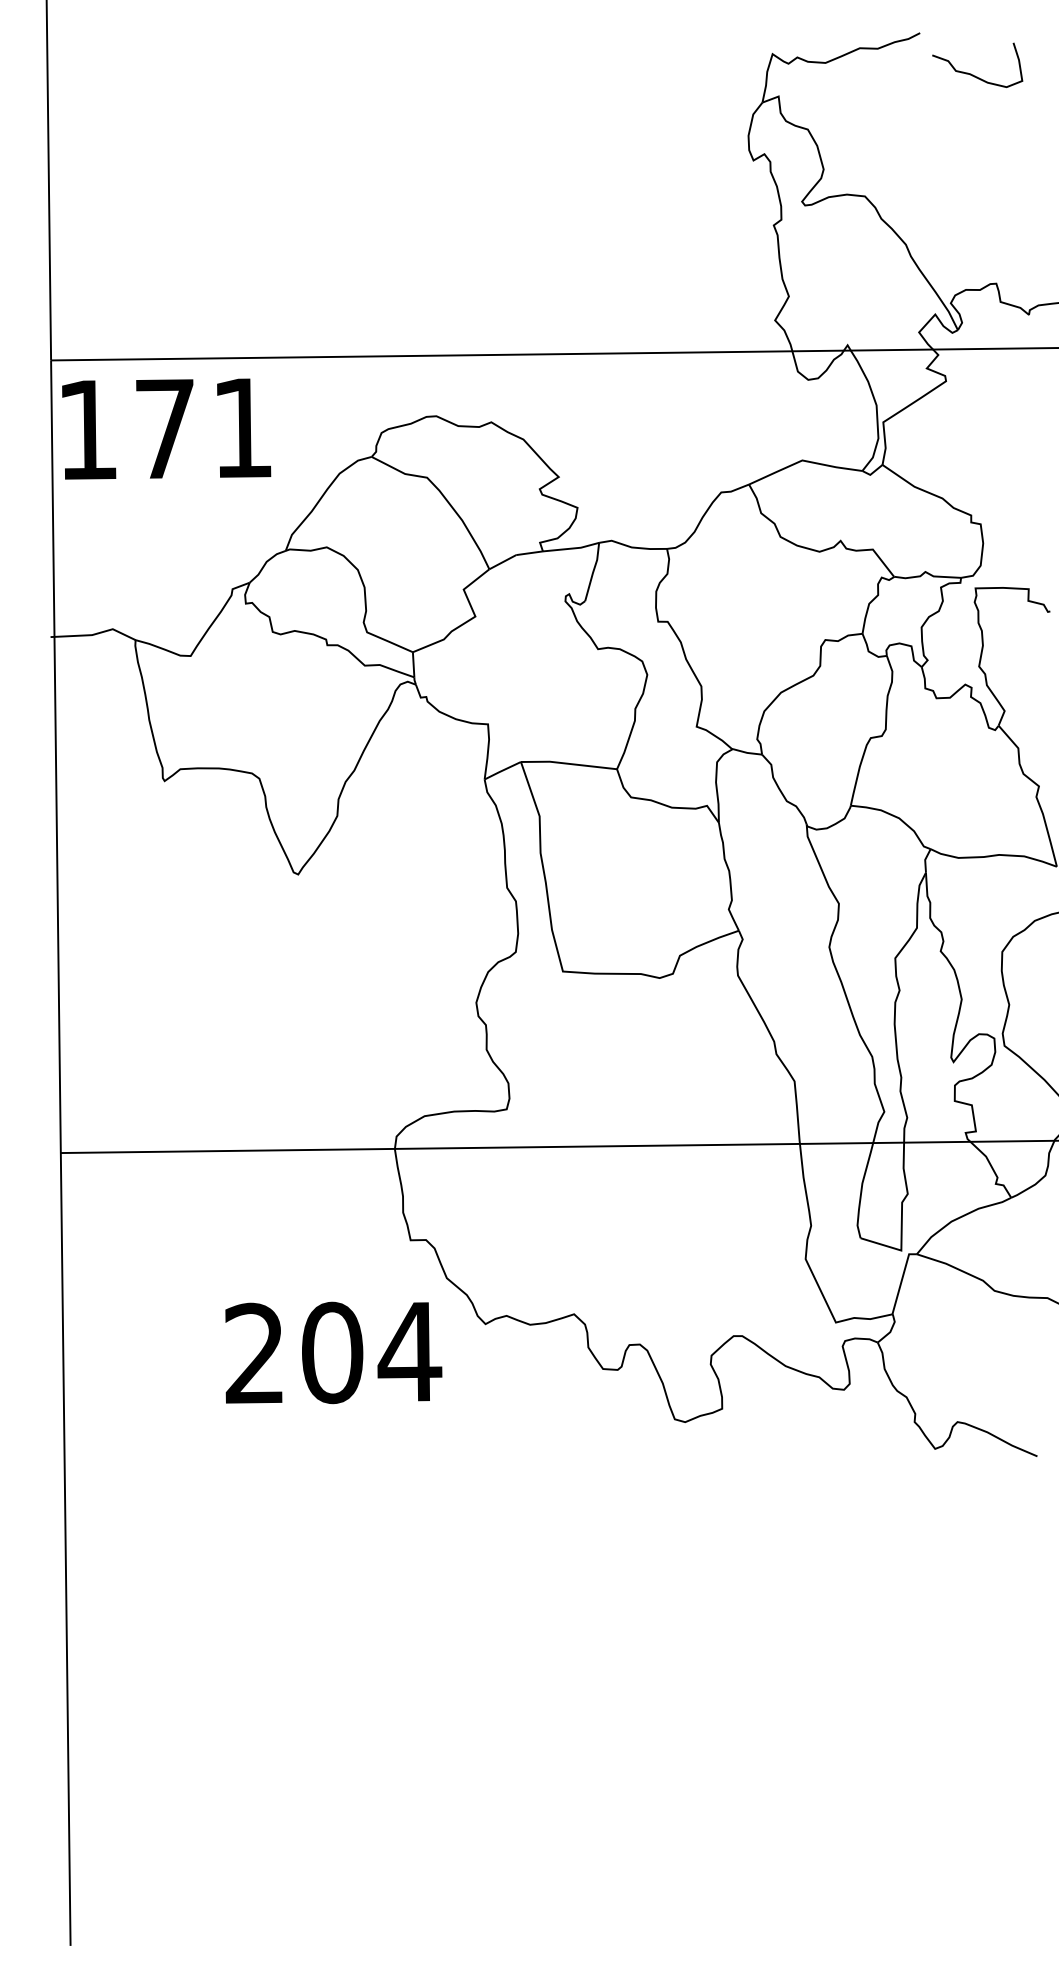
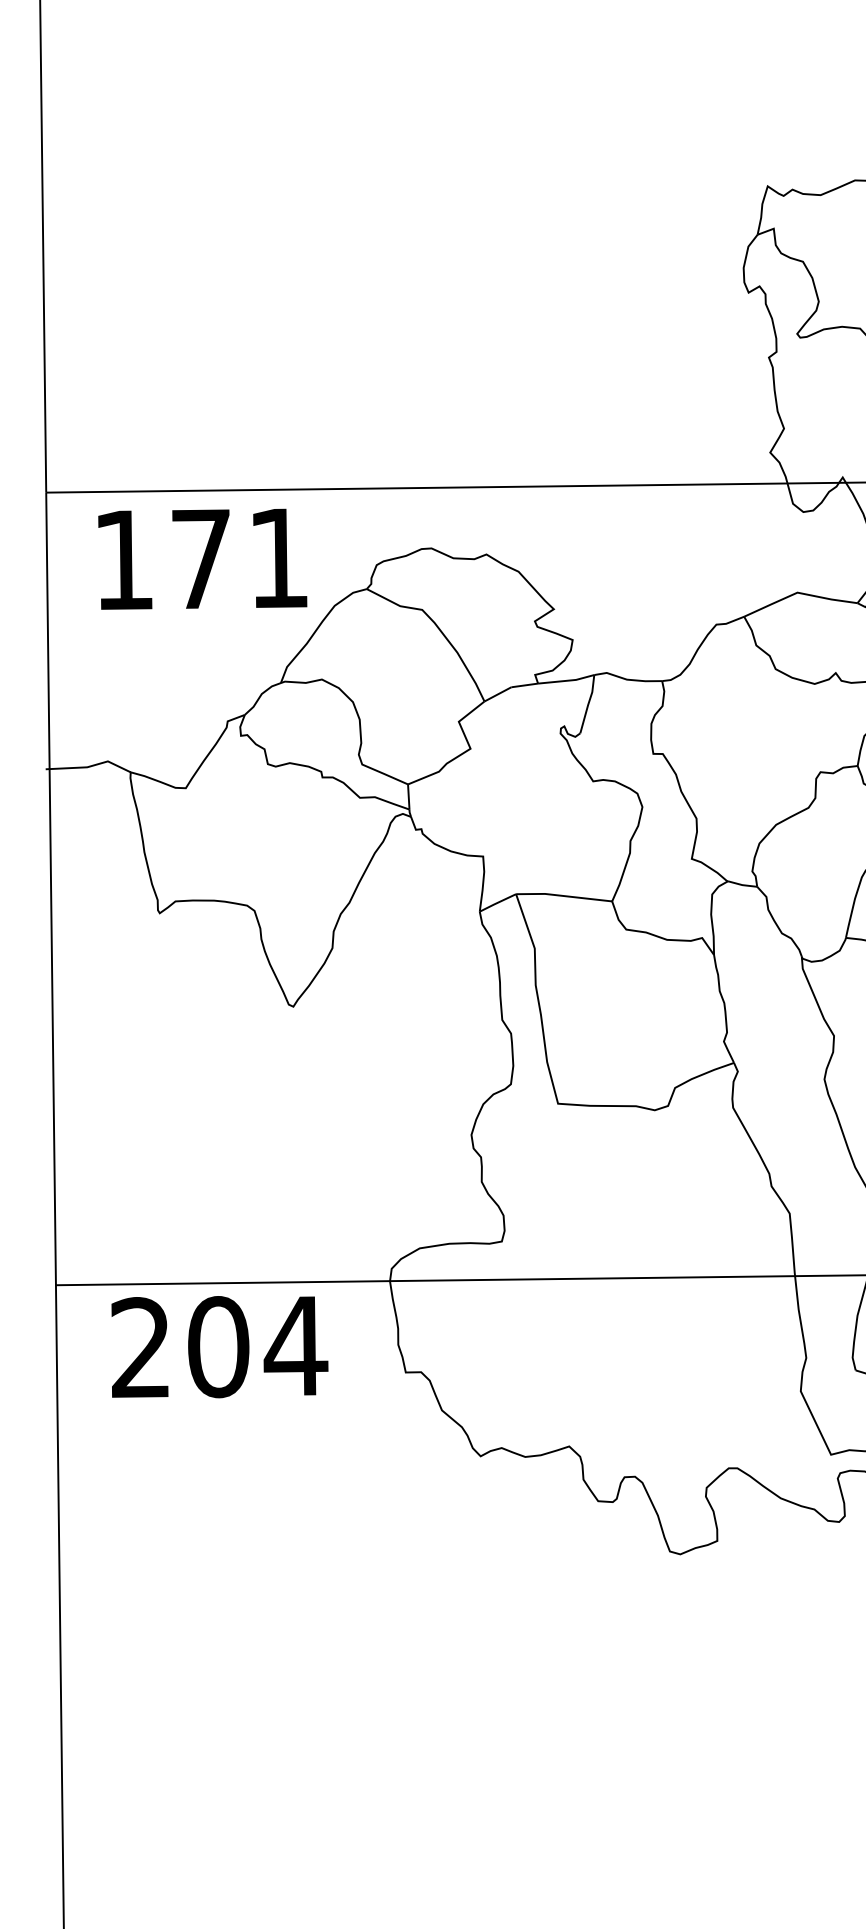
text: (166, 428) -> (202, 558), moved
text: (333, 1352) -> (219, 1346), moved

